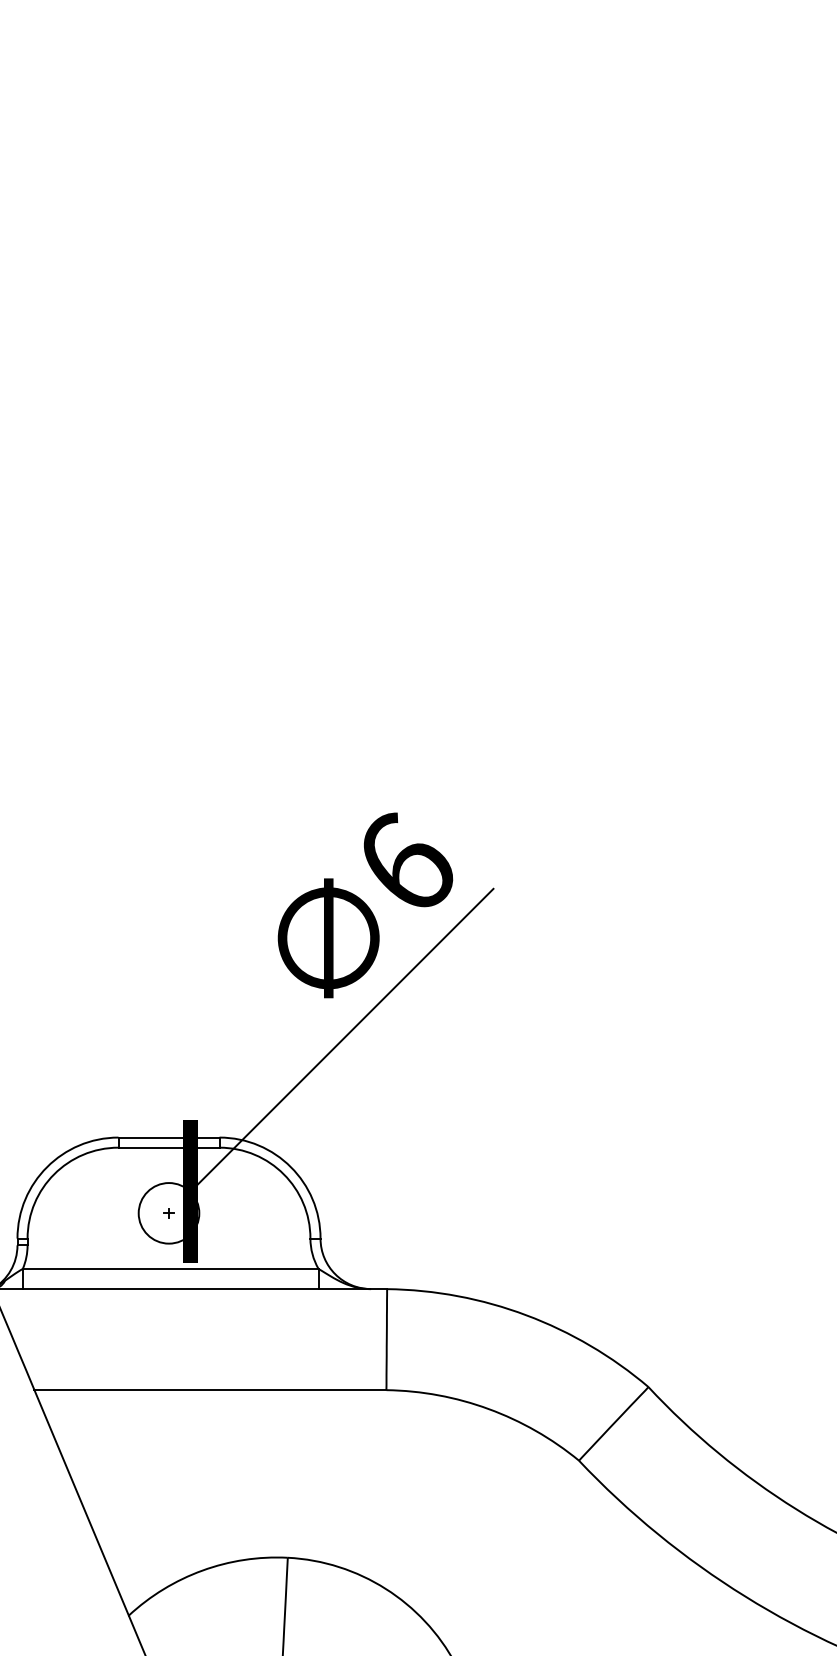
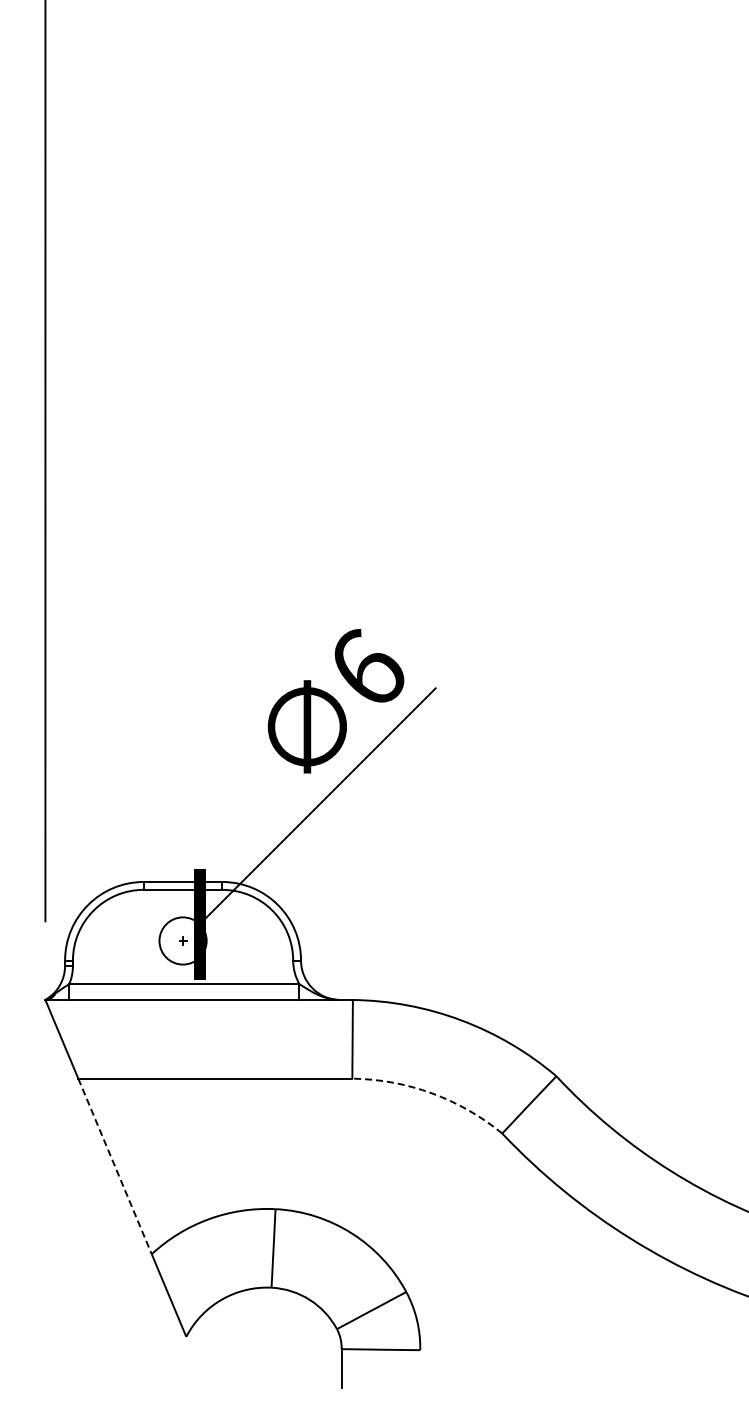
arc: (489, 1409) -> (432, 1093), solid -> dashed
line: (82, 1502) -> (115, 1166), solid -> dashed

